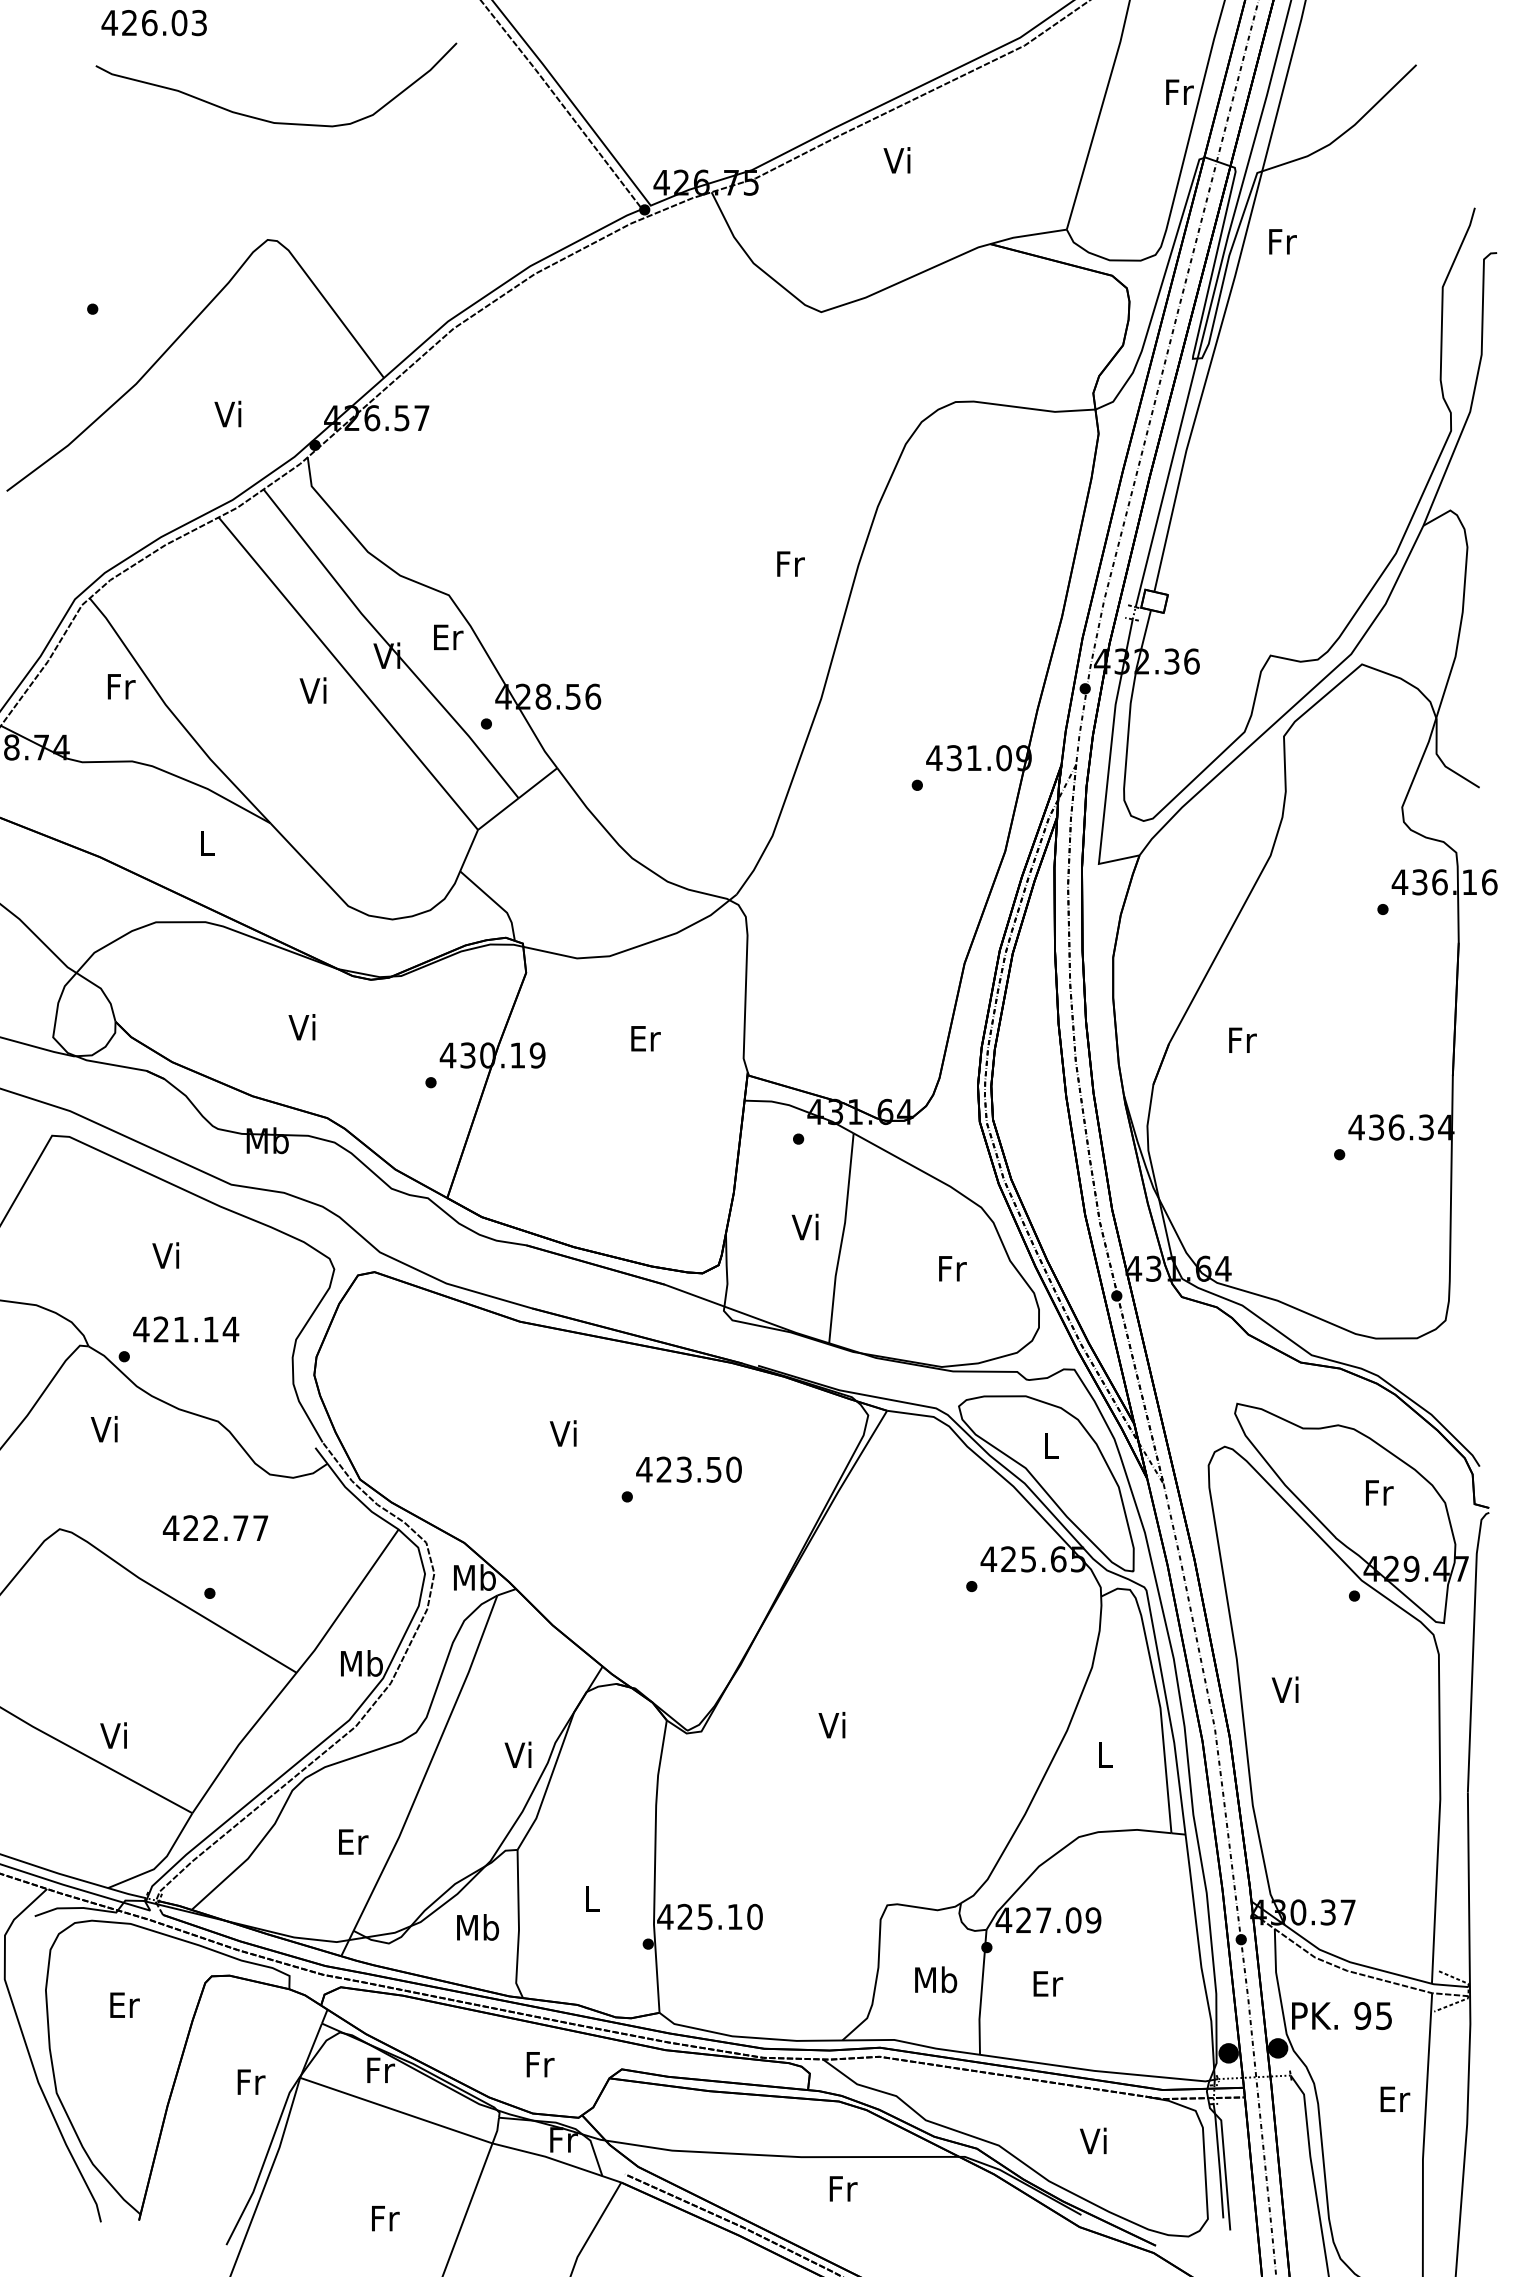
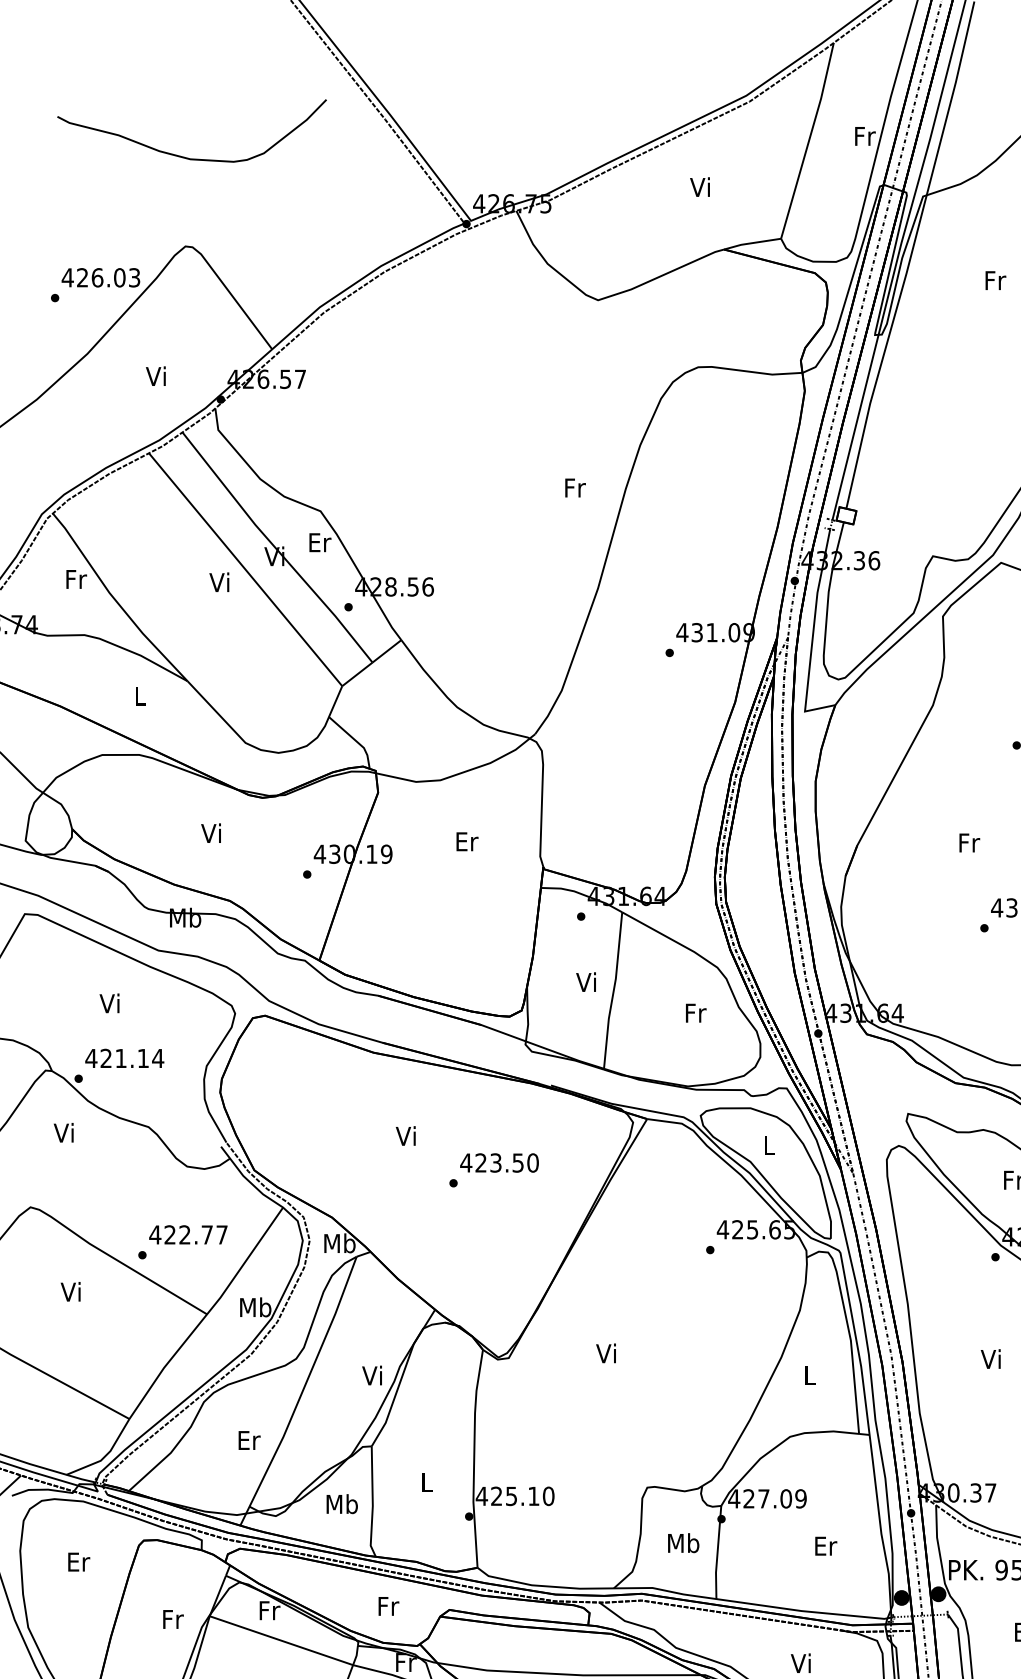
text: (153, 23) -> (100, 278), moved
text: (896, 160) -> (699, 187), moved
text: (1282, 241) -> (995, 280), moved
text: (1242, 1039) -> (969, 842), moved
text: (215, 1527) -> (188, 1234), moved
text: (1284, 1689) -> (990, 1358), moved
text: (113, 1735) -> (70, 1291), moved
text: (1048, 1983) -> (826, 1545), moved

